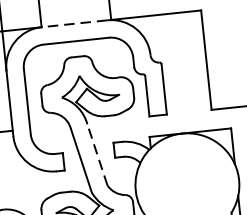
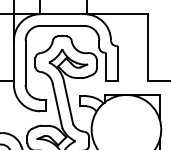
line: (73, 24) -> (61, 14), dashed -> solid
line: (97, 155) -> (68, 103), dashed -> solid

